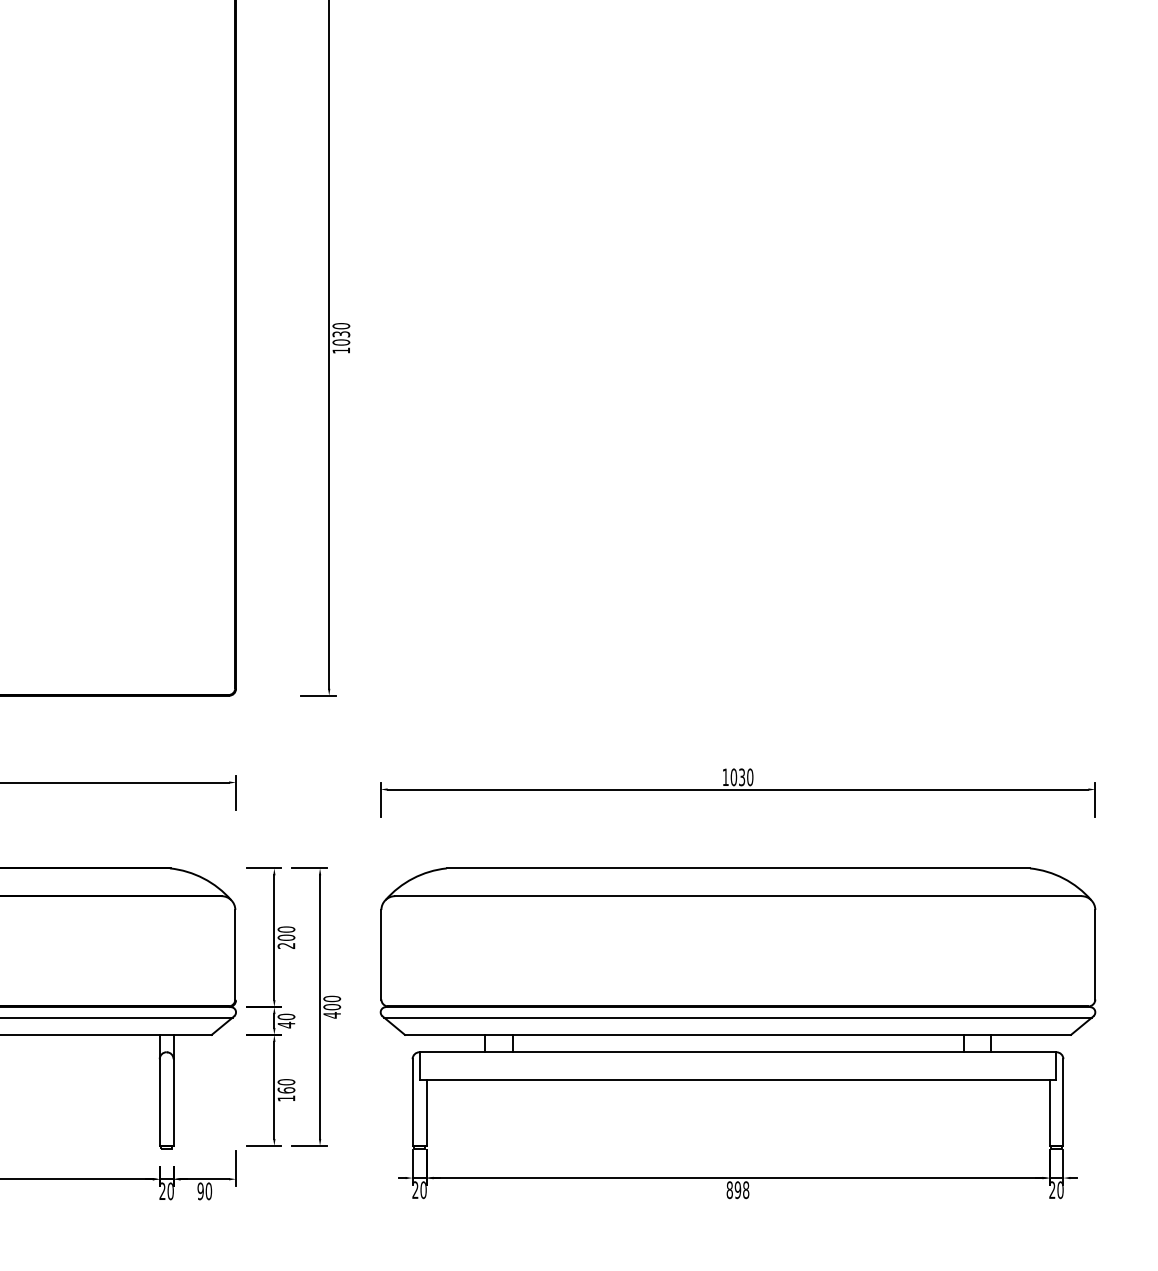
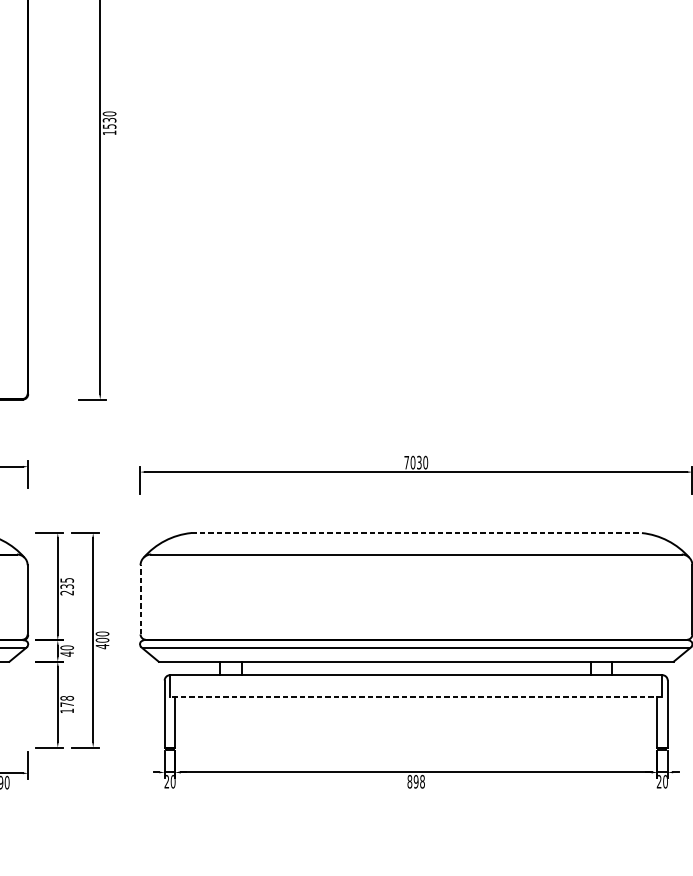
text: (341, 342) -> (109, 126), 1030 -> 1530
text: (725, 776) -> (406, 462), 1030 -> 7030
line: (738, 868) -> (416, 533), solid -> dashed
text: (286, 933) -> (67, 583), 200 -> 235
line: (381, 954) -> (140, 599), solid -> dashed
line: (737, 1080) -> (415, 697), solid -> dashed
text: (286, 1086) -> (67, 701), 160 -> 178

